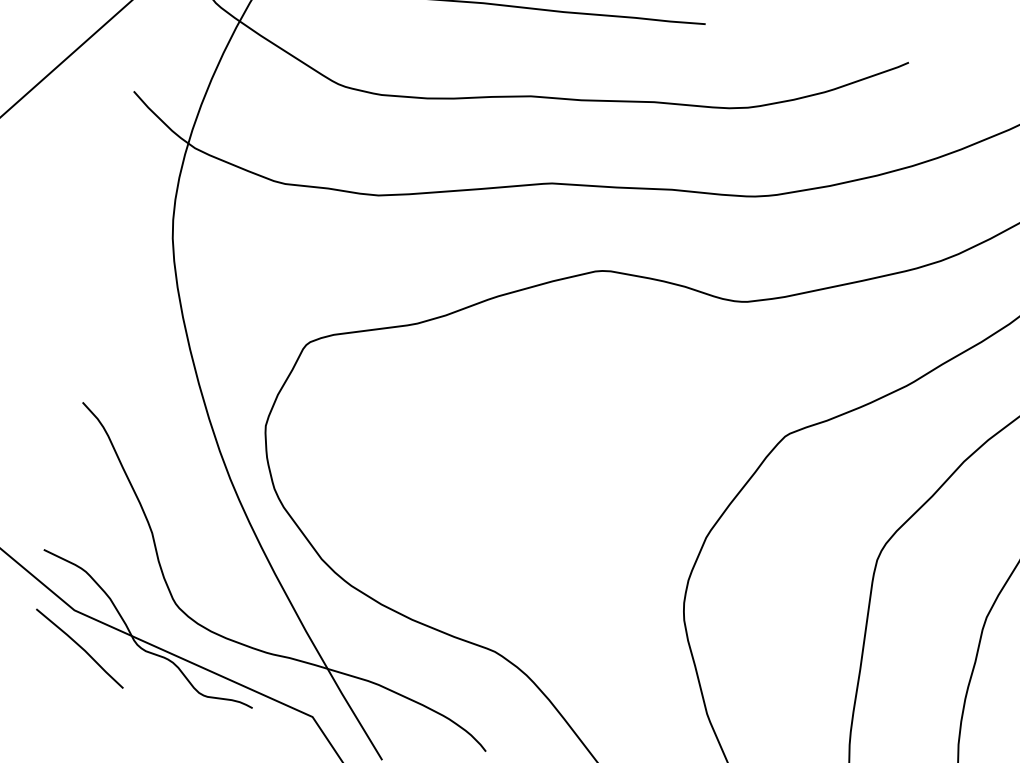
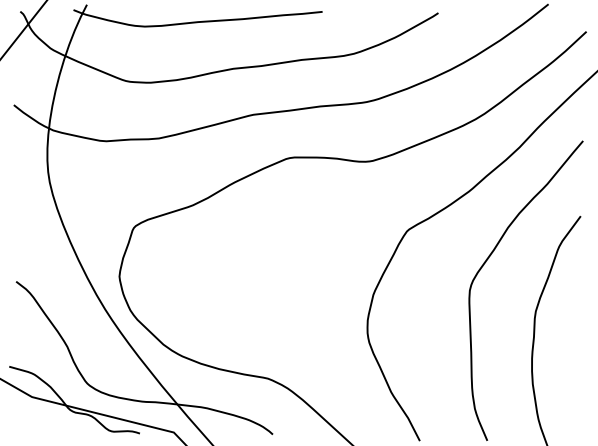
line: (79, 648) -> (38, 417), removed

